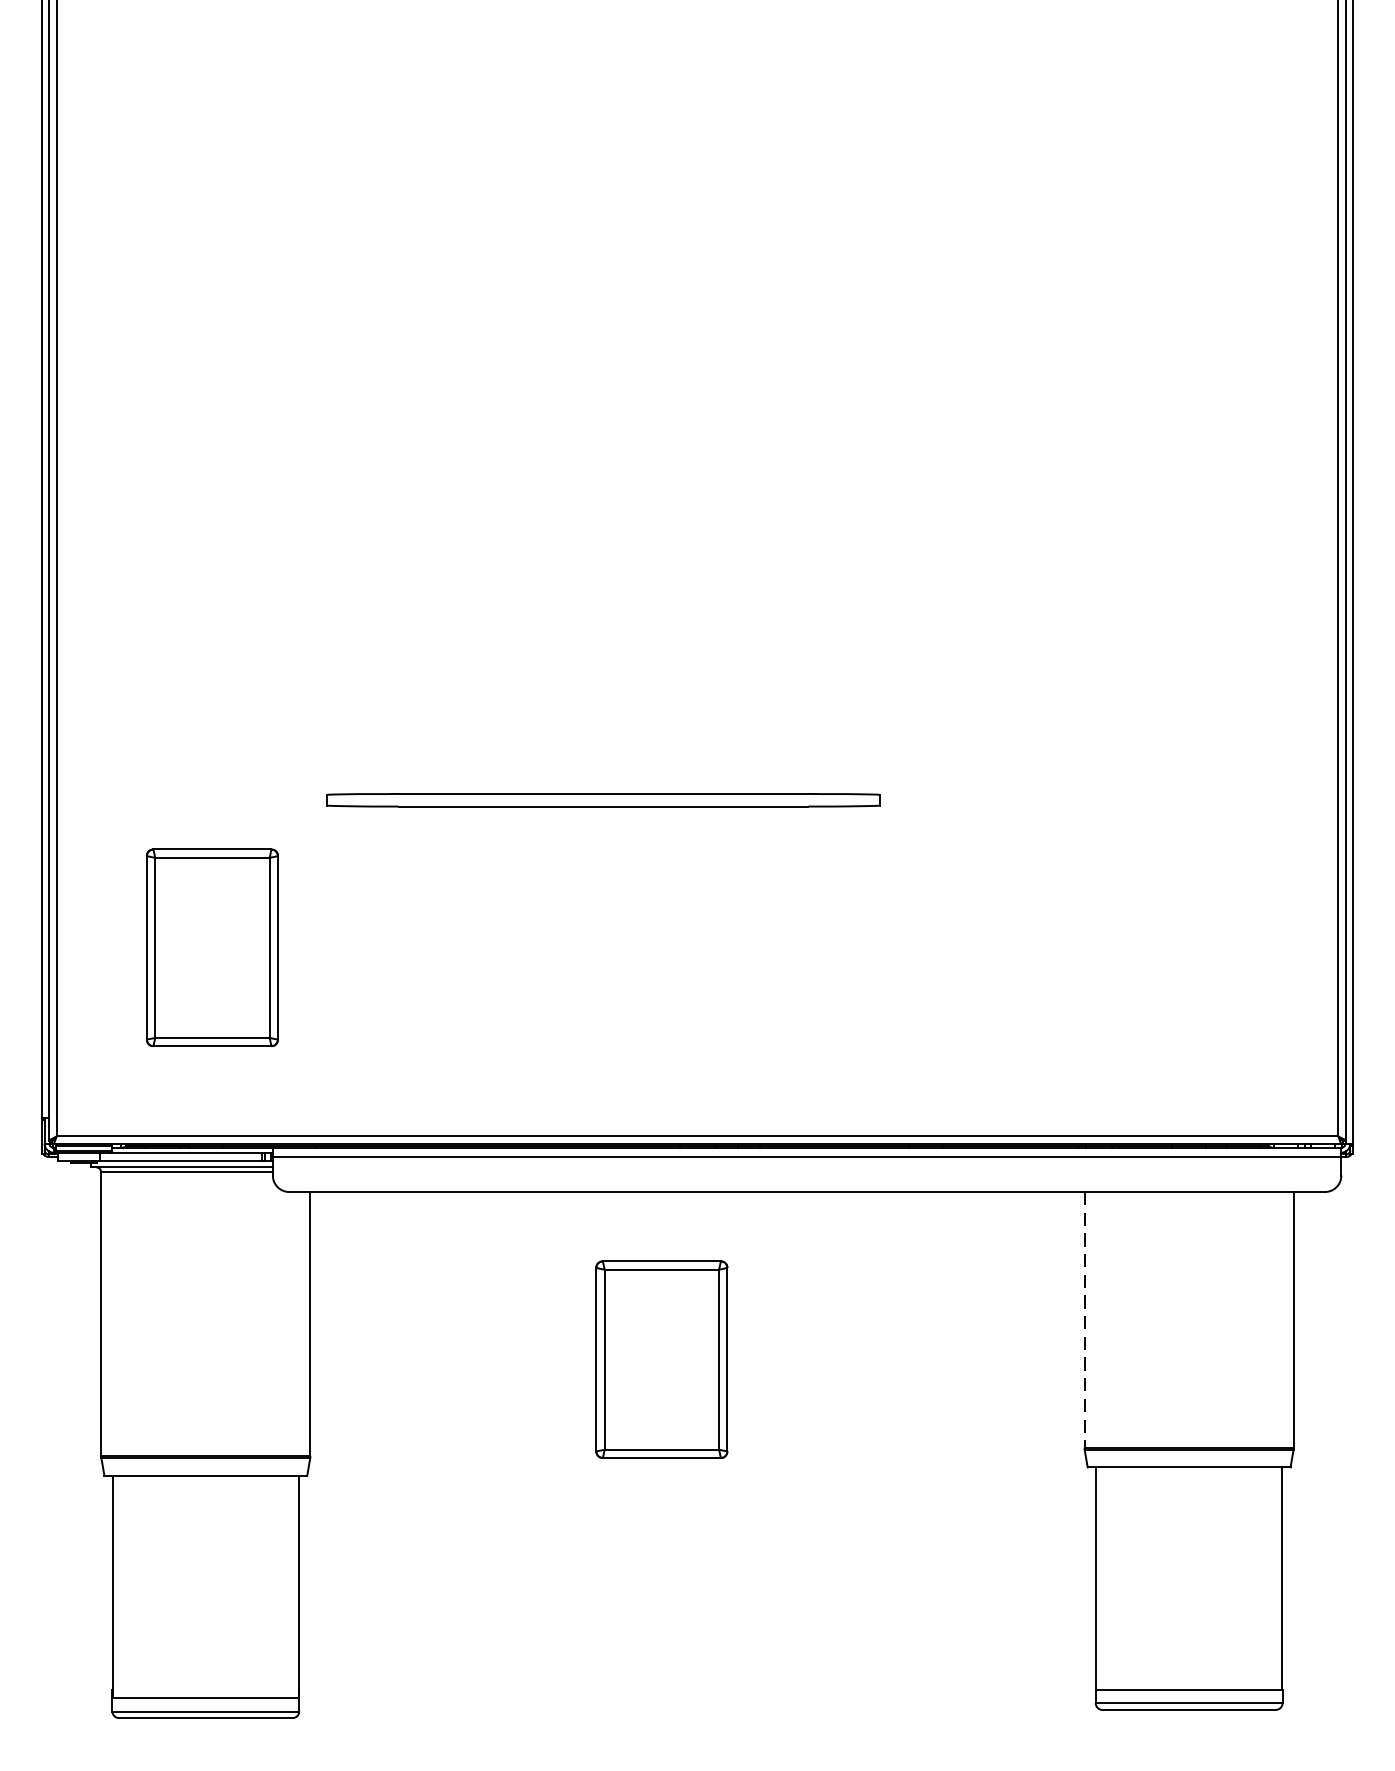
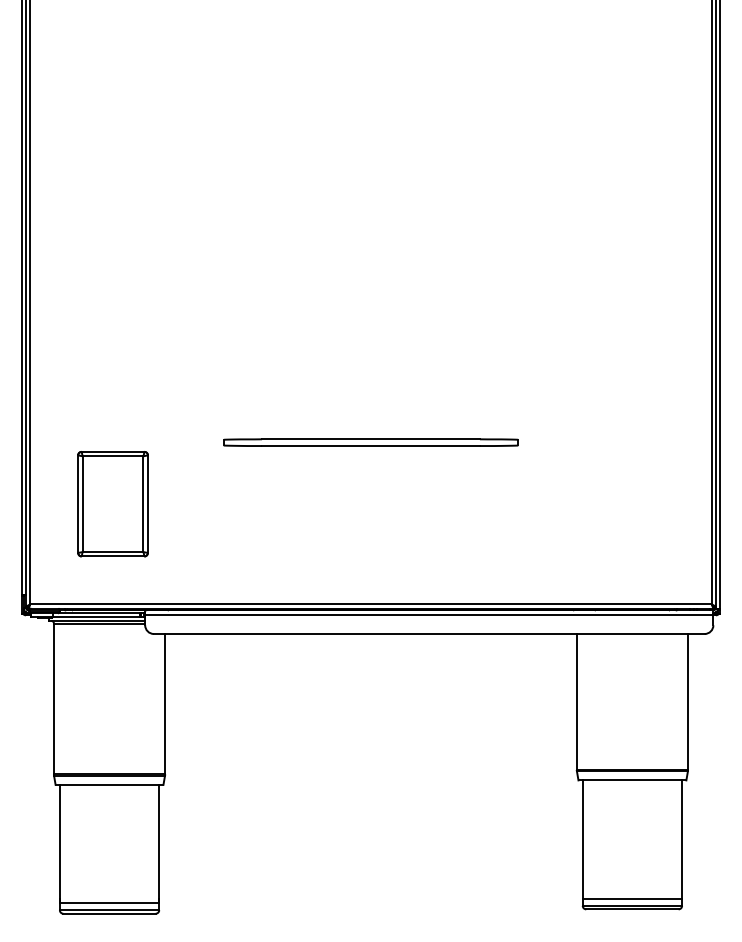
part: (602, 799) -> (370, 442), moved
line: (1083, 1318) -> (576, 701), dashed -> solid
part: (660, 1360) -> (351, 723), removed

